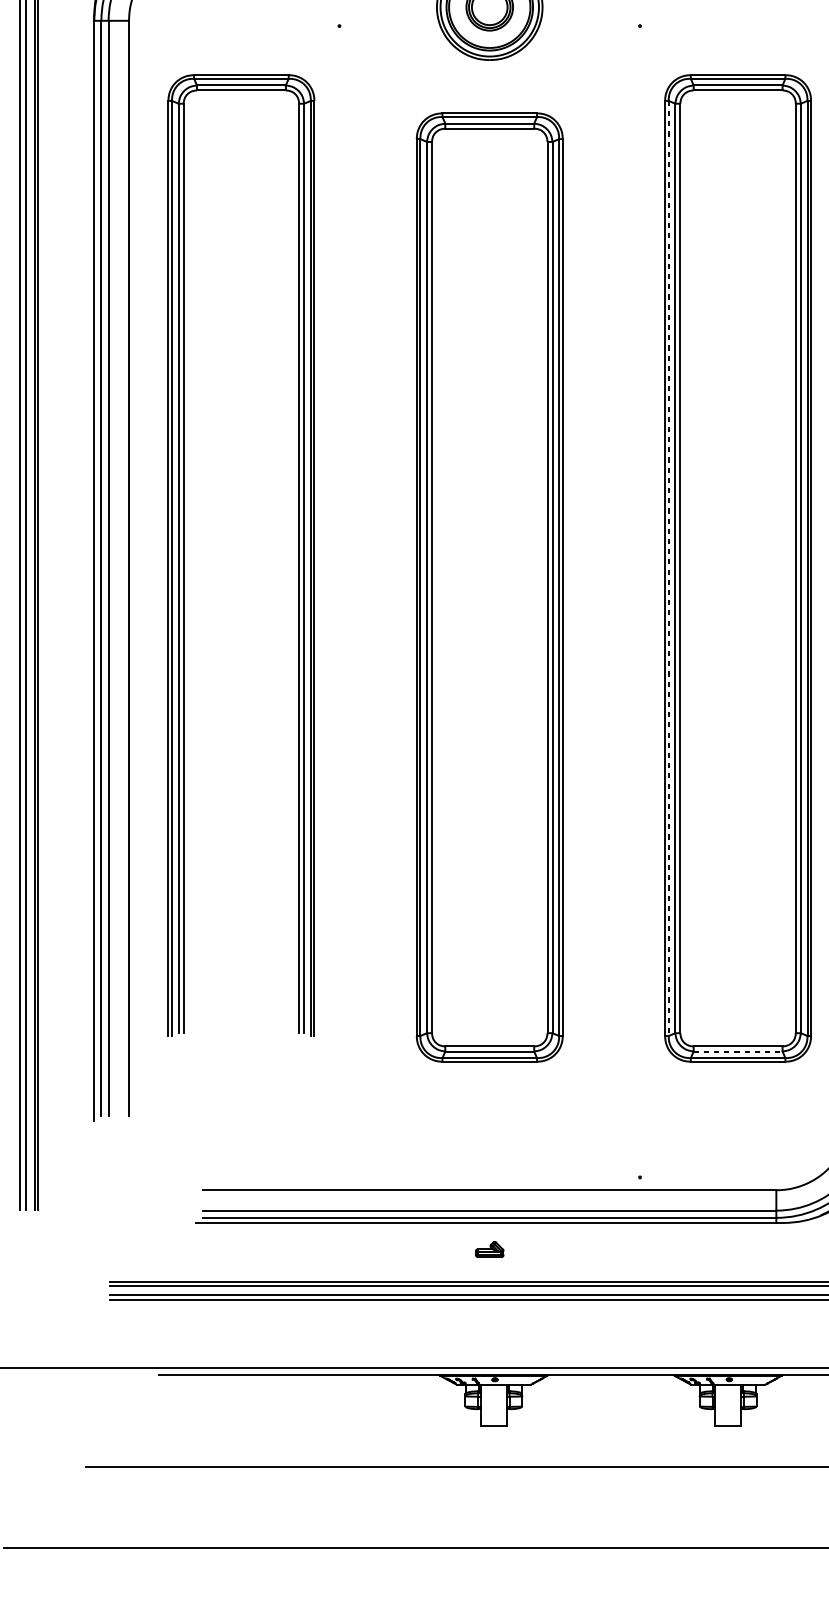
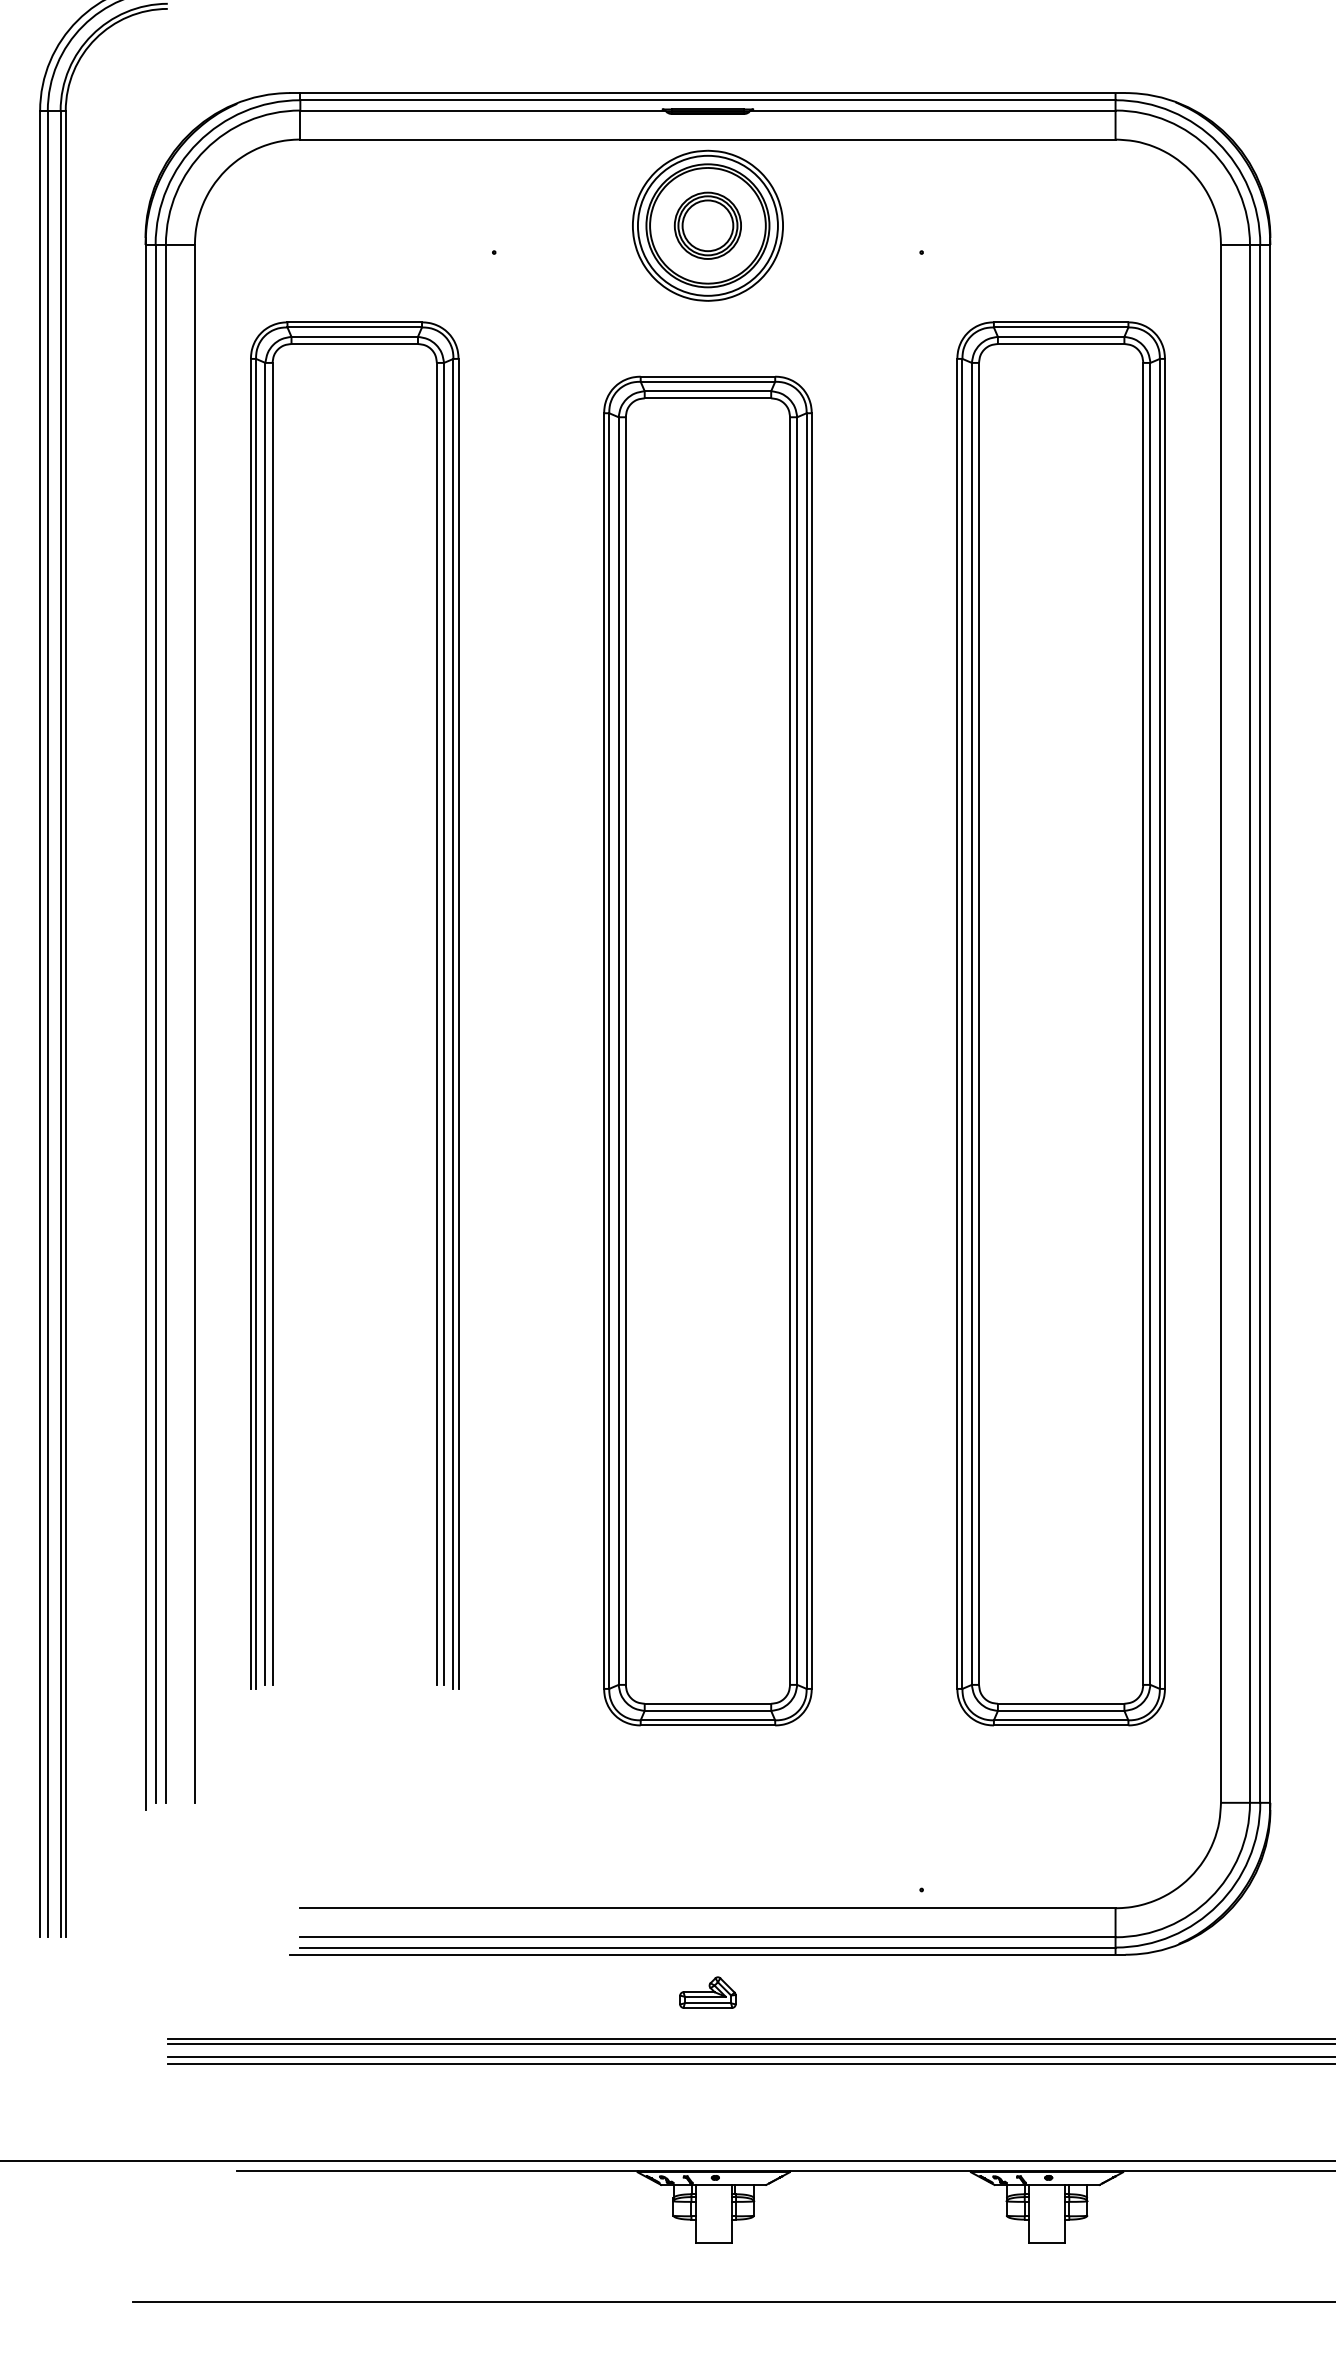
line: (668, 568) -> (962, 1023), dashed -> solid
line: (738, 1051) -> (1061, 1710), dashed -> solid
part: (489, 1249) -> (707, 1992), size x1.43

